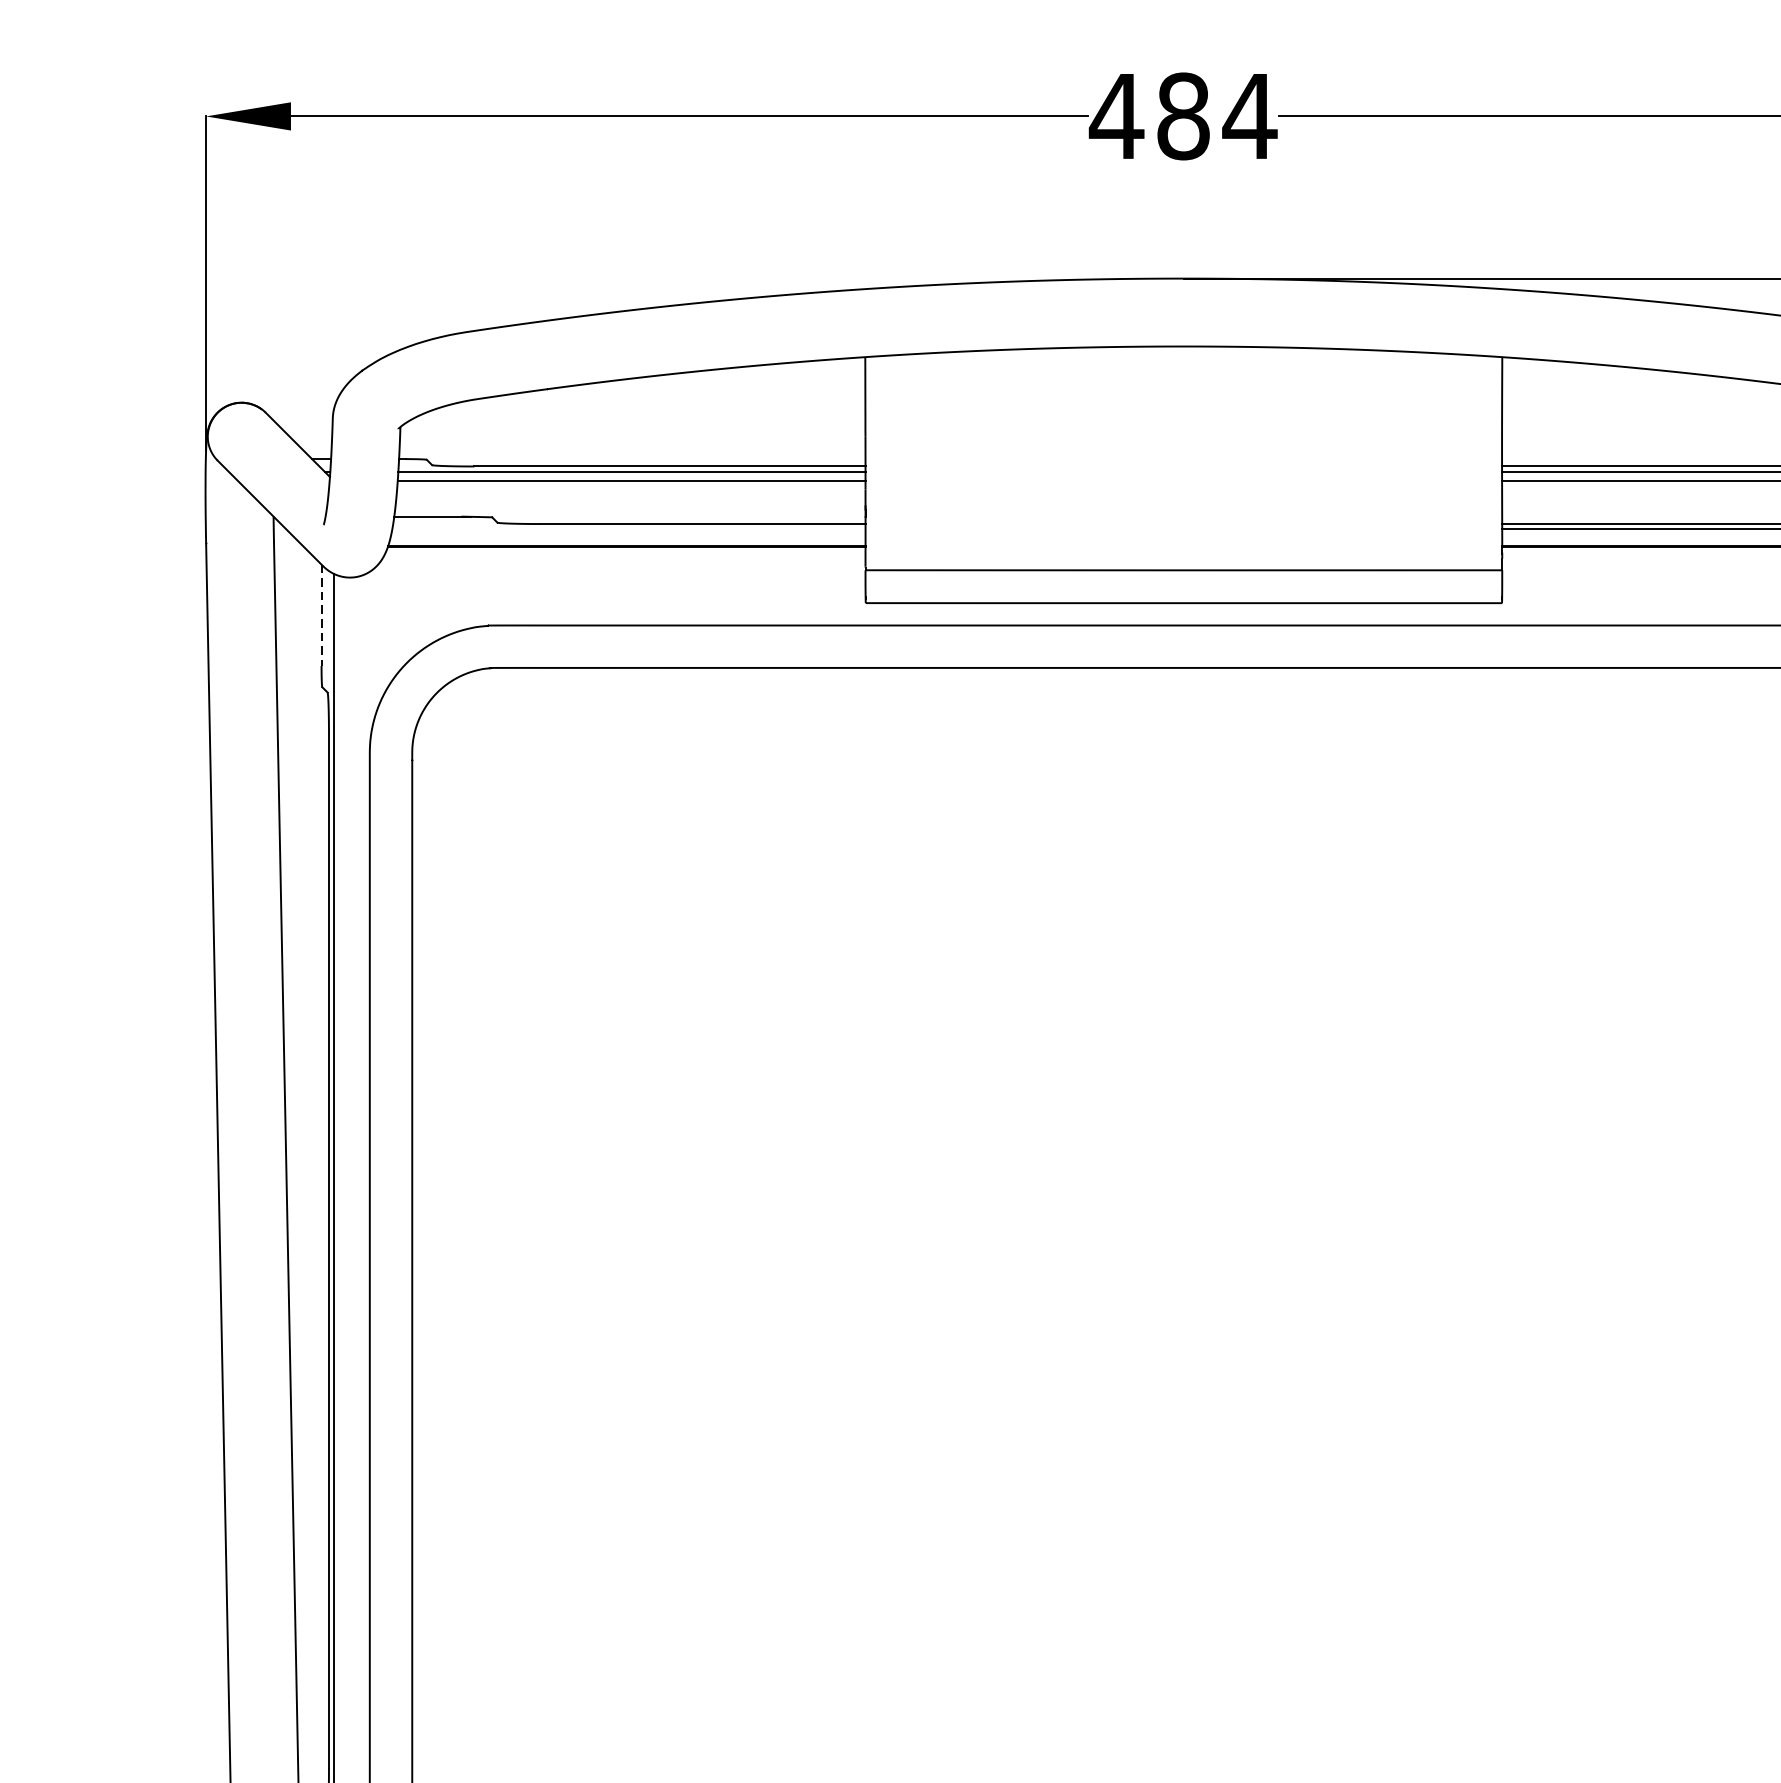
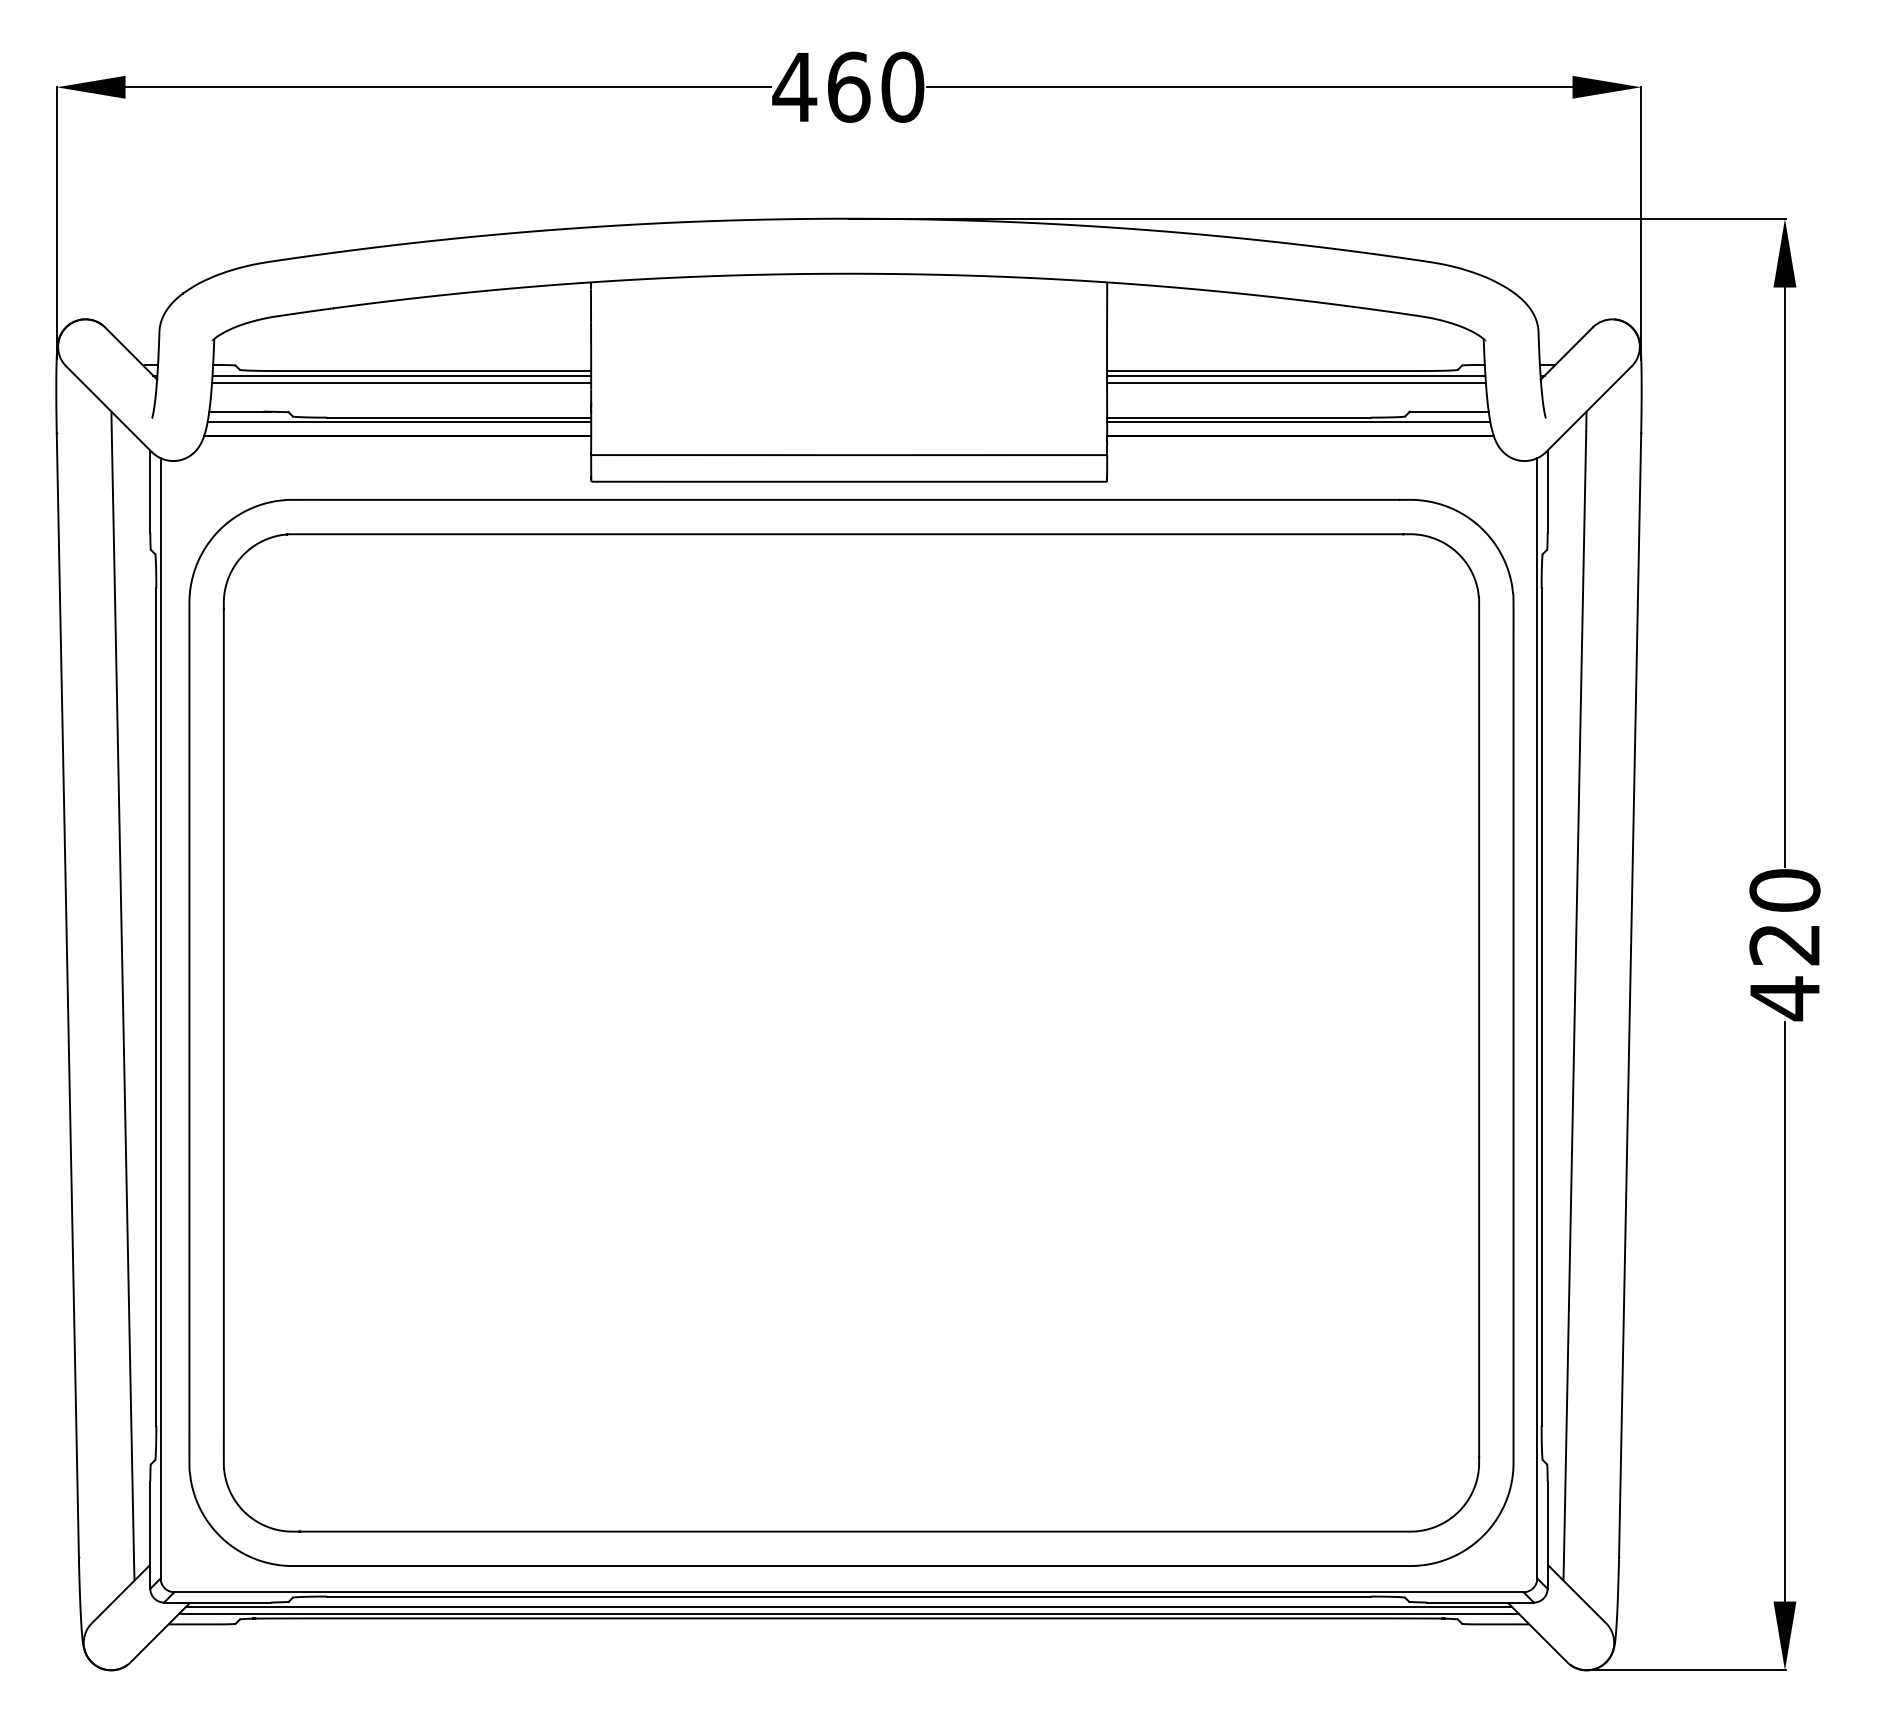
text: (1217, 115) -> (876, 86), 484 -> 460
line: (629, 528) -> (399, 421), added
line: (321, 616) -> (150, 492), dashed -> solid

